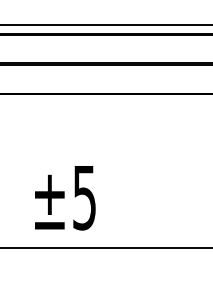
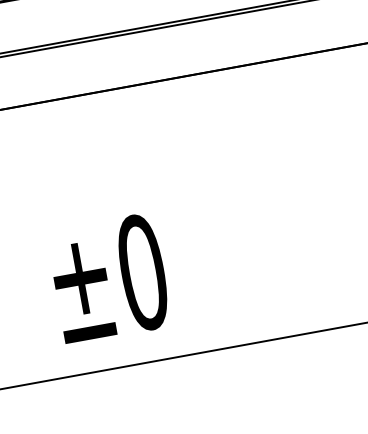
text: (84, 197) -> (142, 272), ±5 -> ±0

